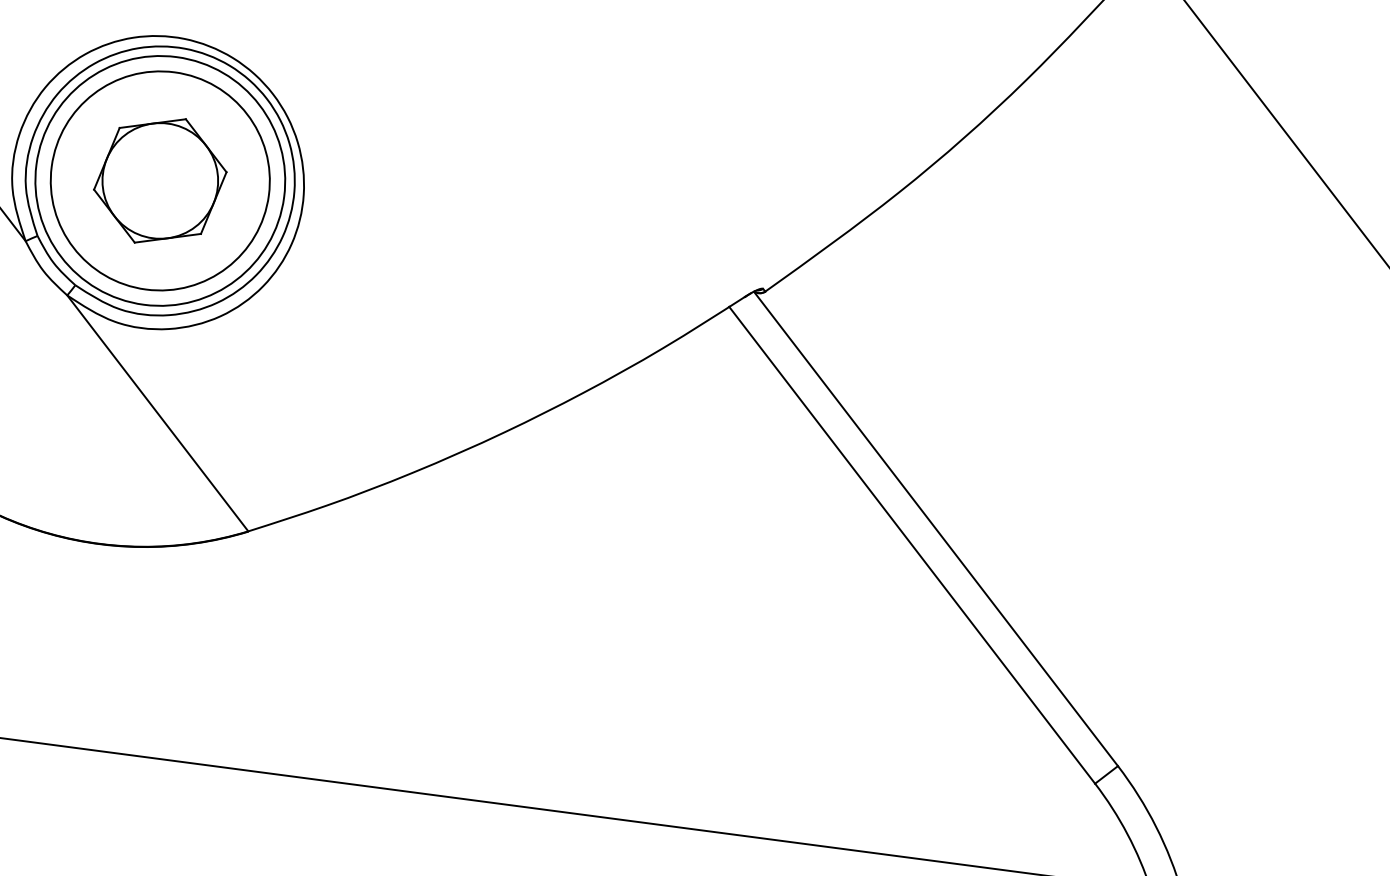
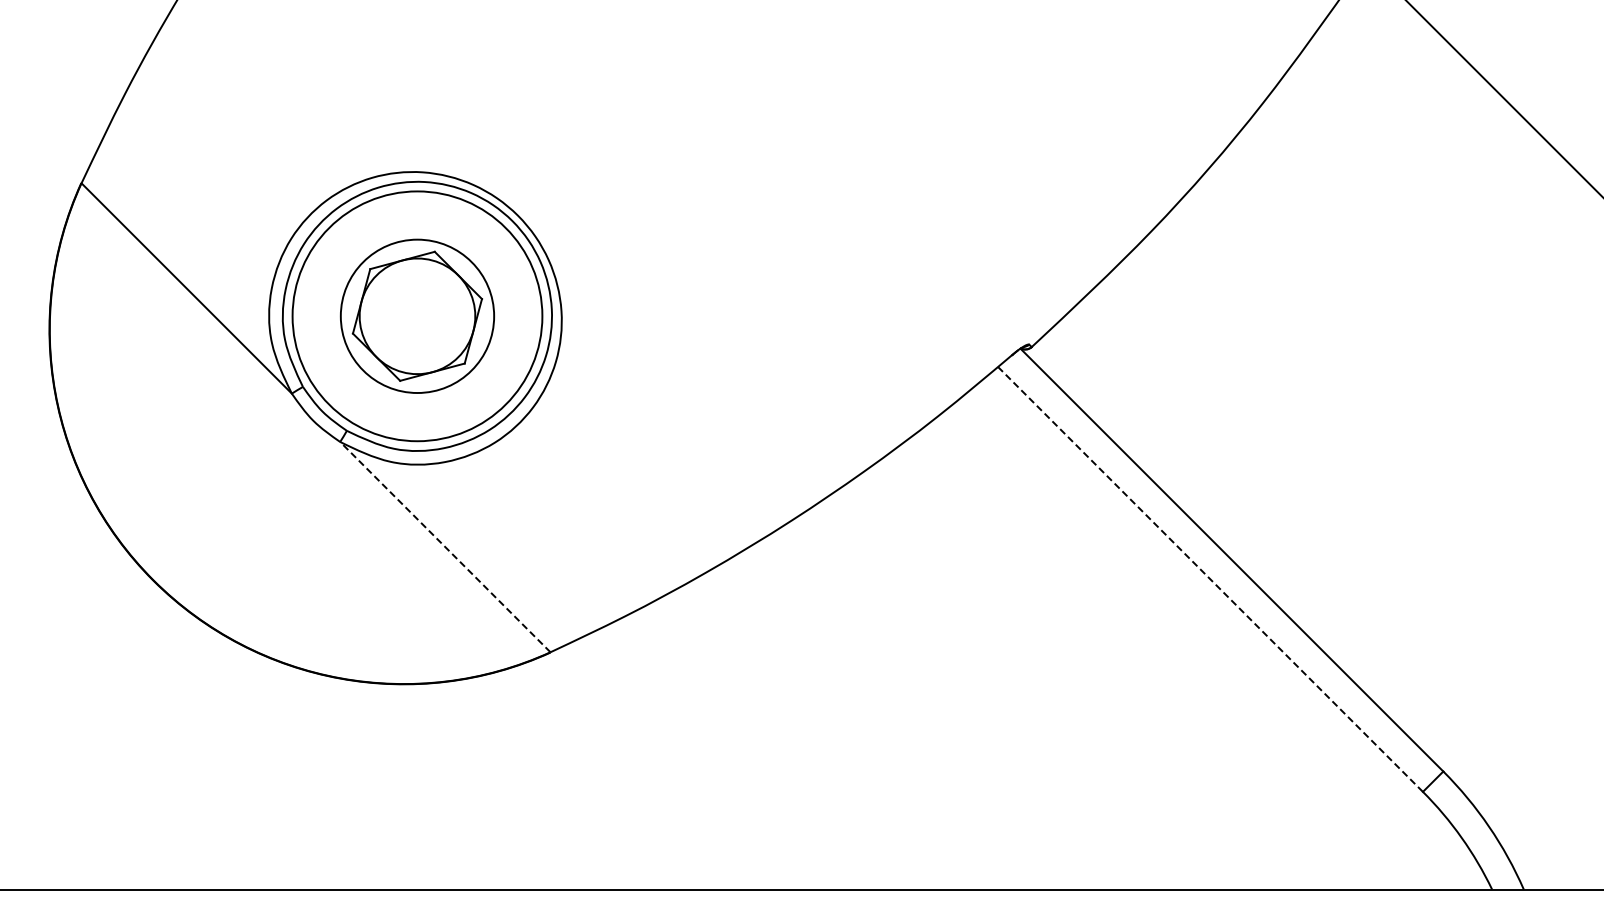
circle: (160, 180) -> (417, 315), size x0.7
line: (157, 413) -> (445, 547), solid -> dashed
line: (912, 545) -> (1210, 579), solid -> dashed

